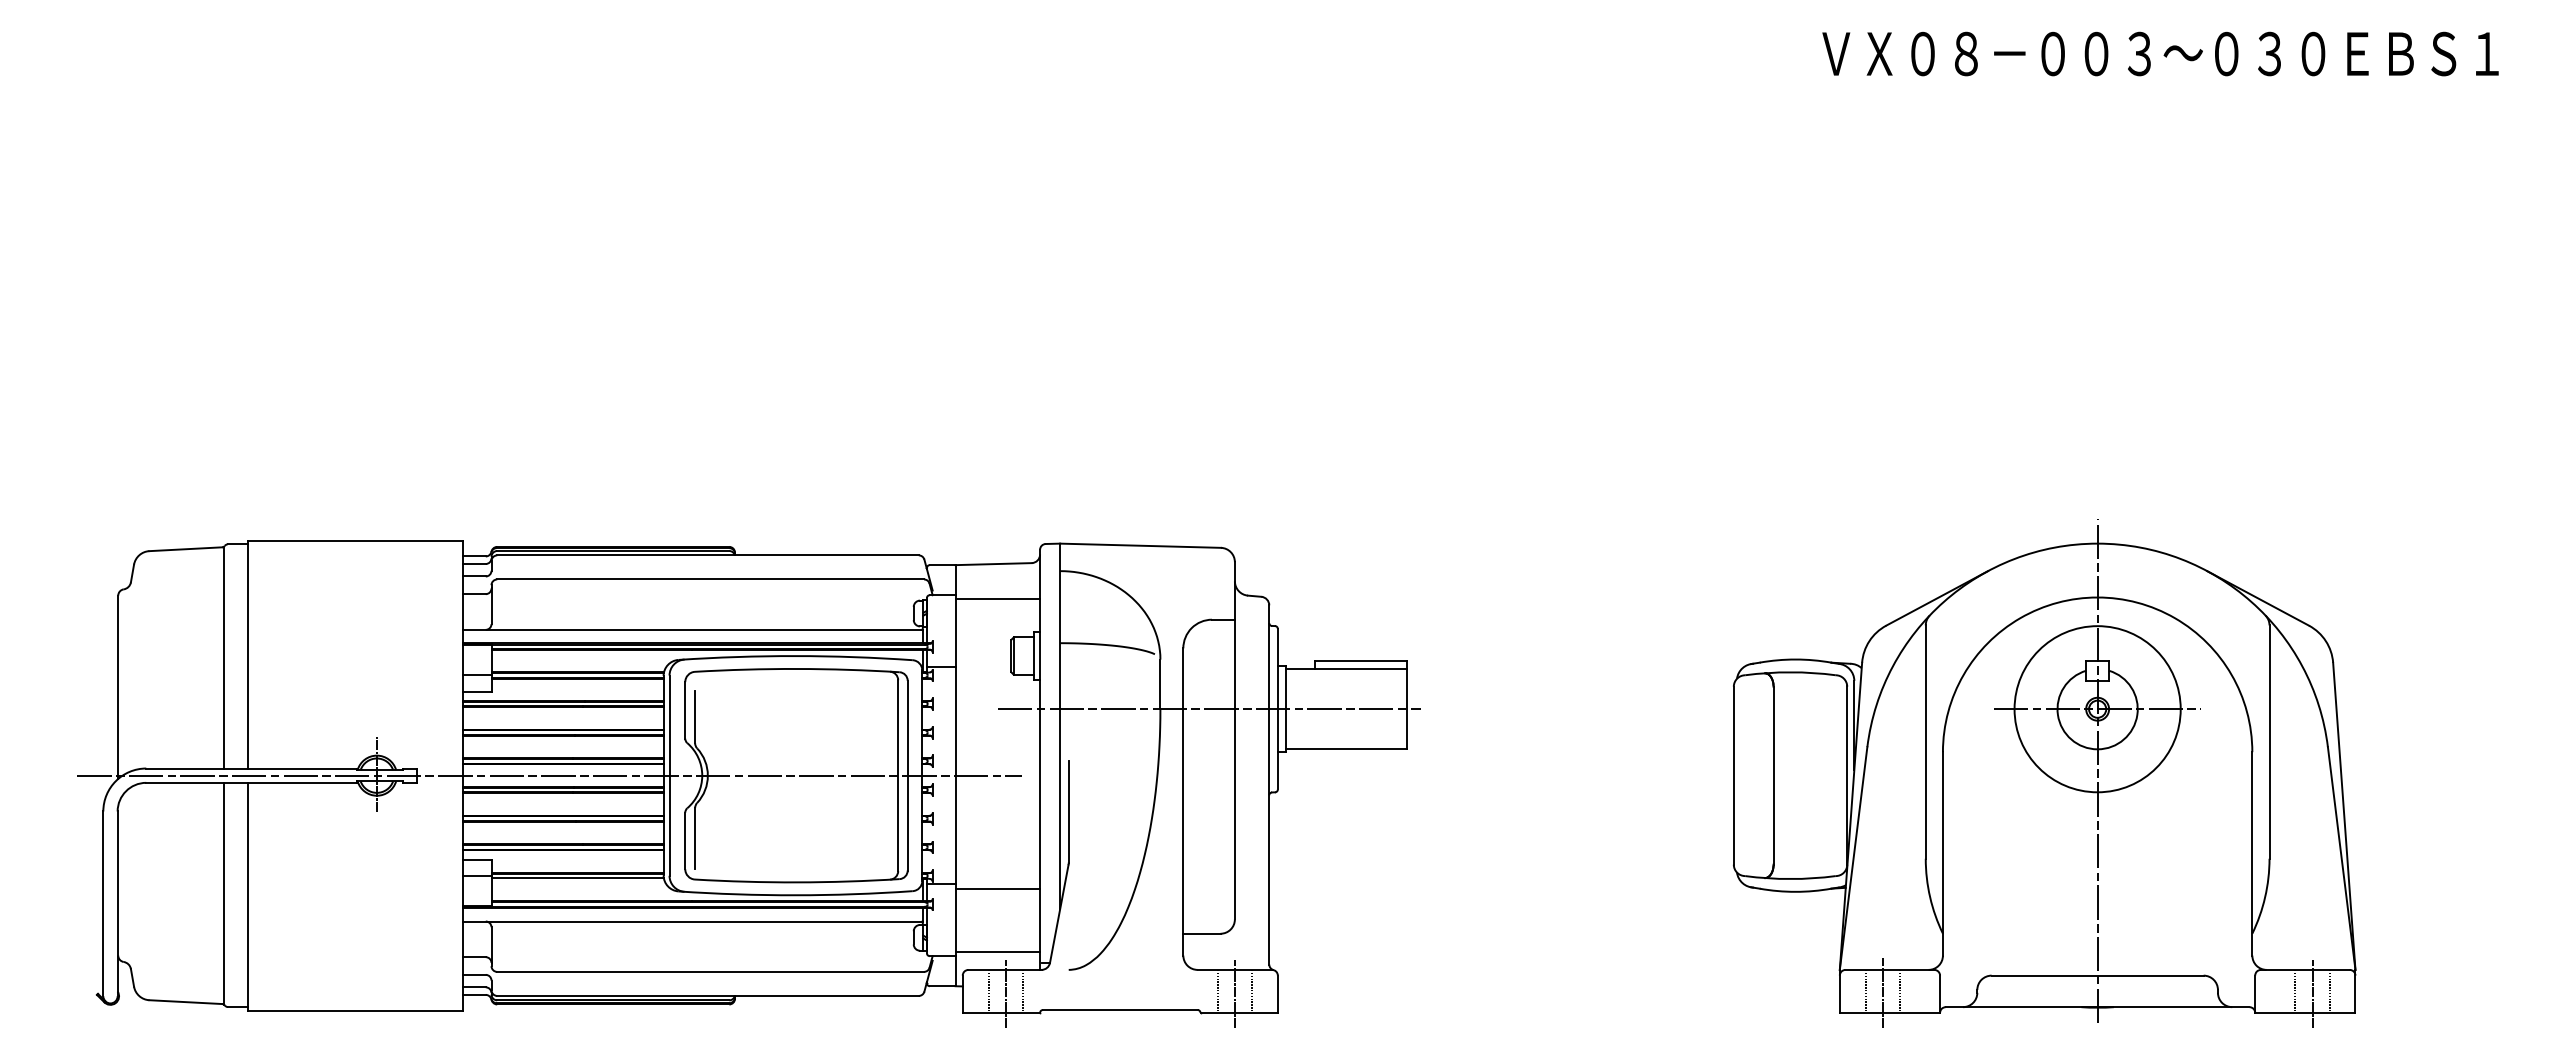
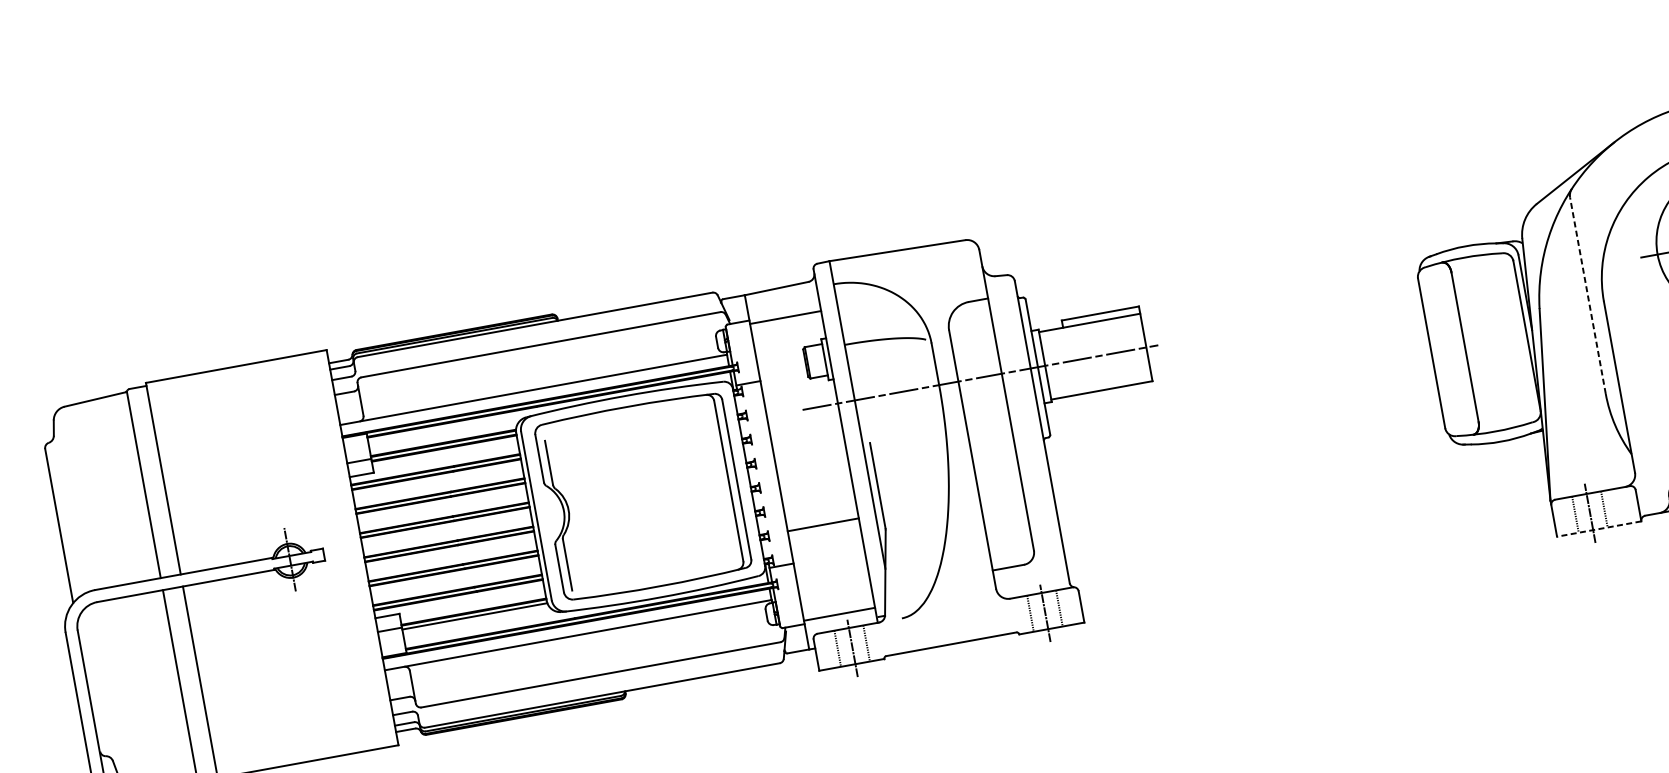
line: (1925, 742) -> (1587, 296), solid -> dashed
line: (549, 775) -> (435, 534), removed
line: (997, 888) -> (822, 524), moved
line: (1889, 1012) -> (1598, 528), solid -> dashed

